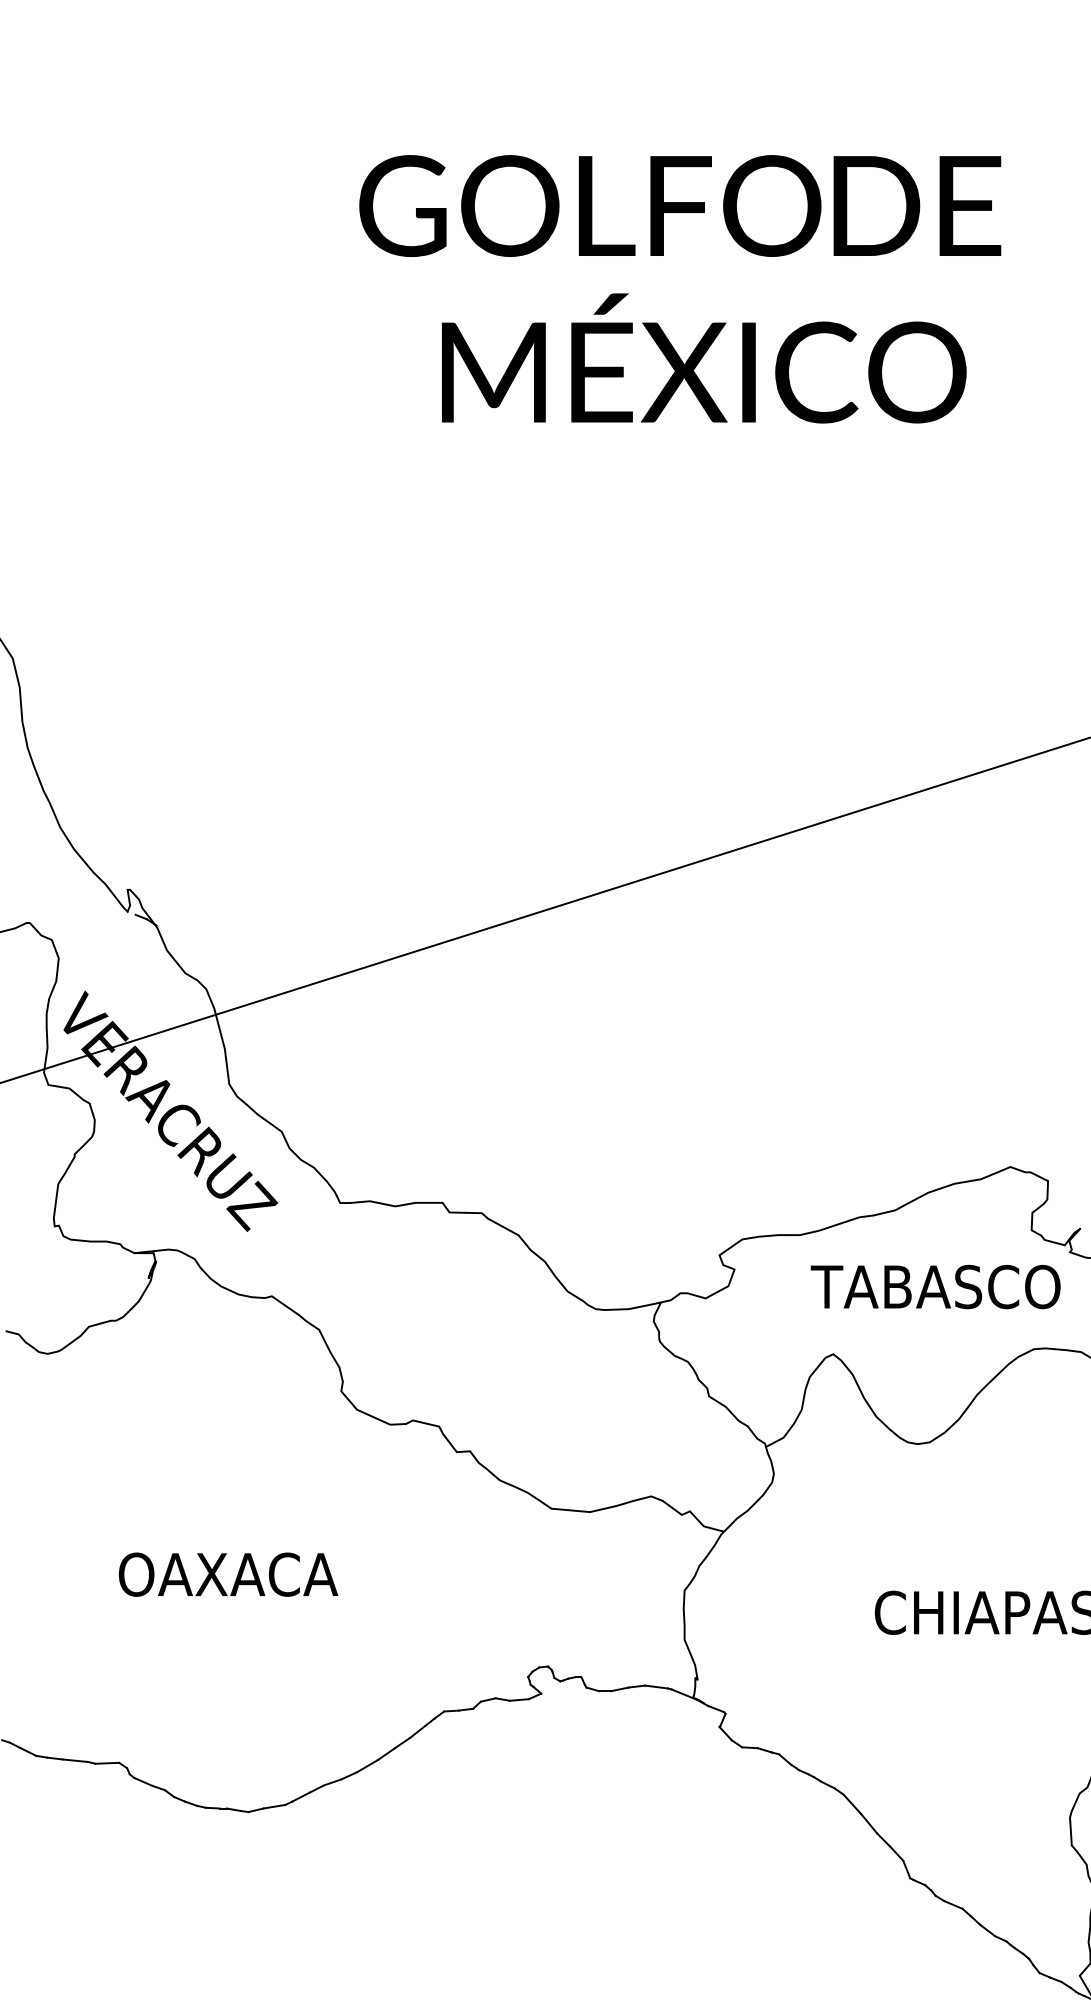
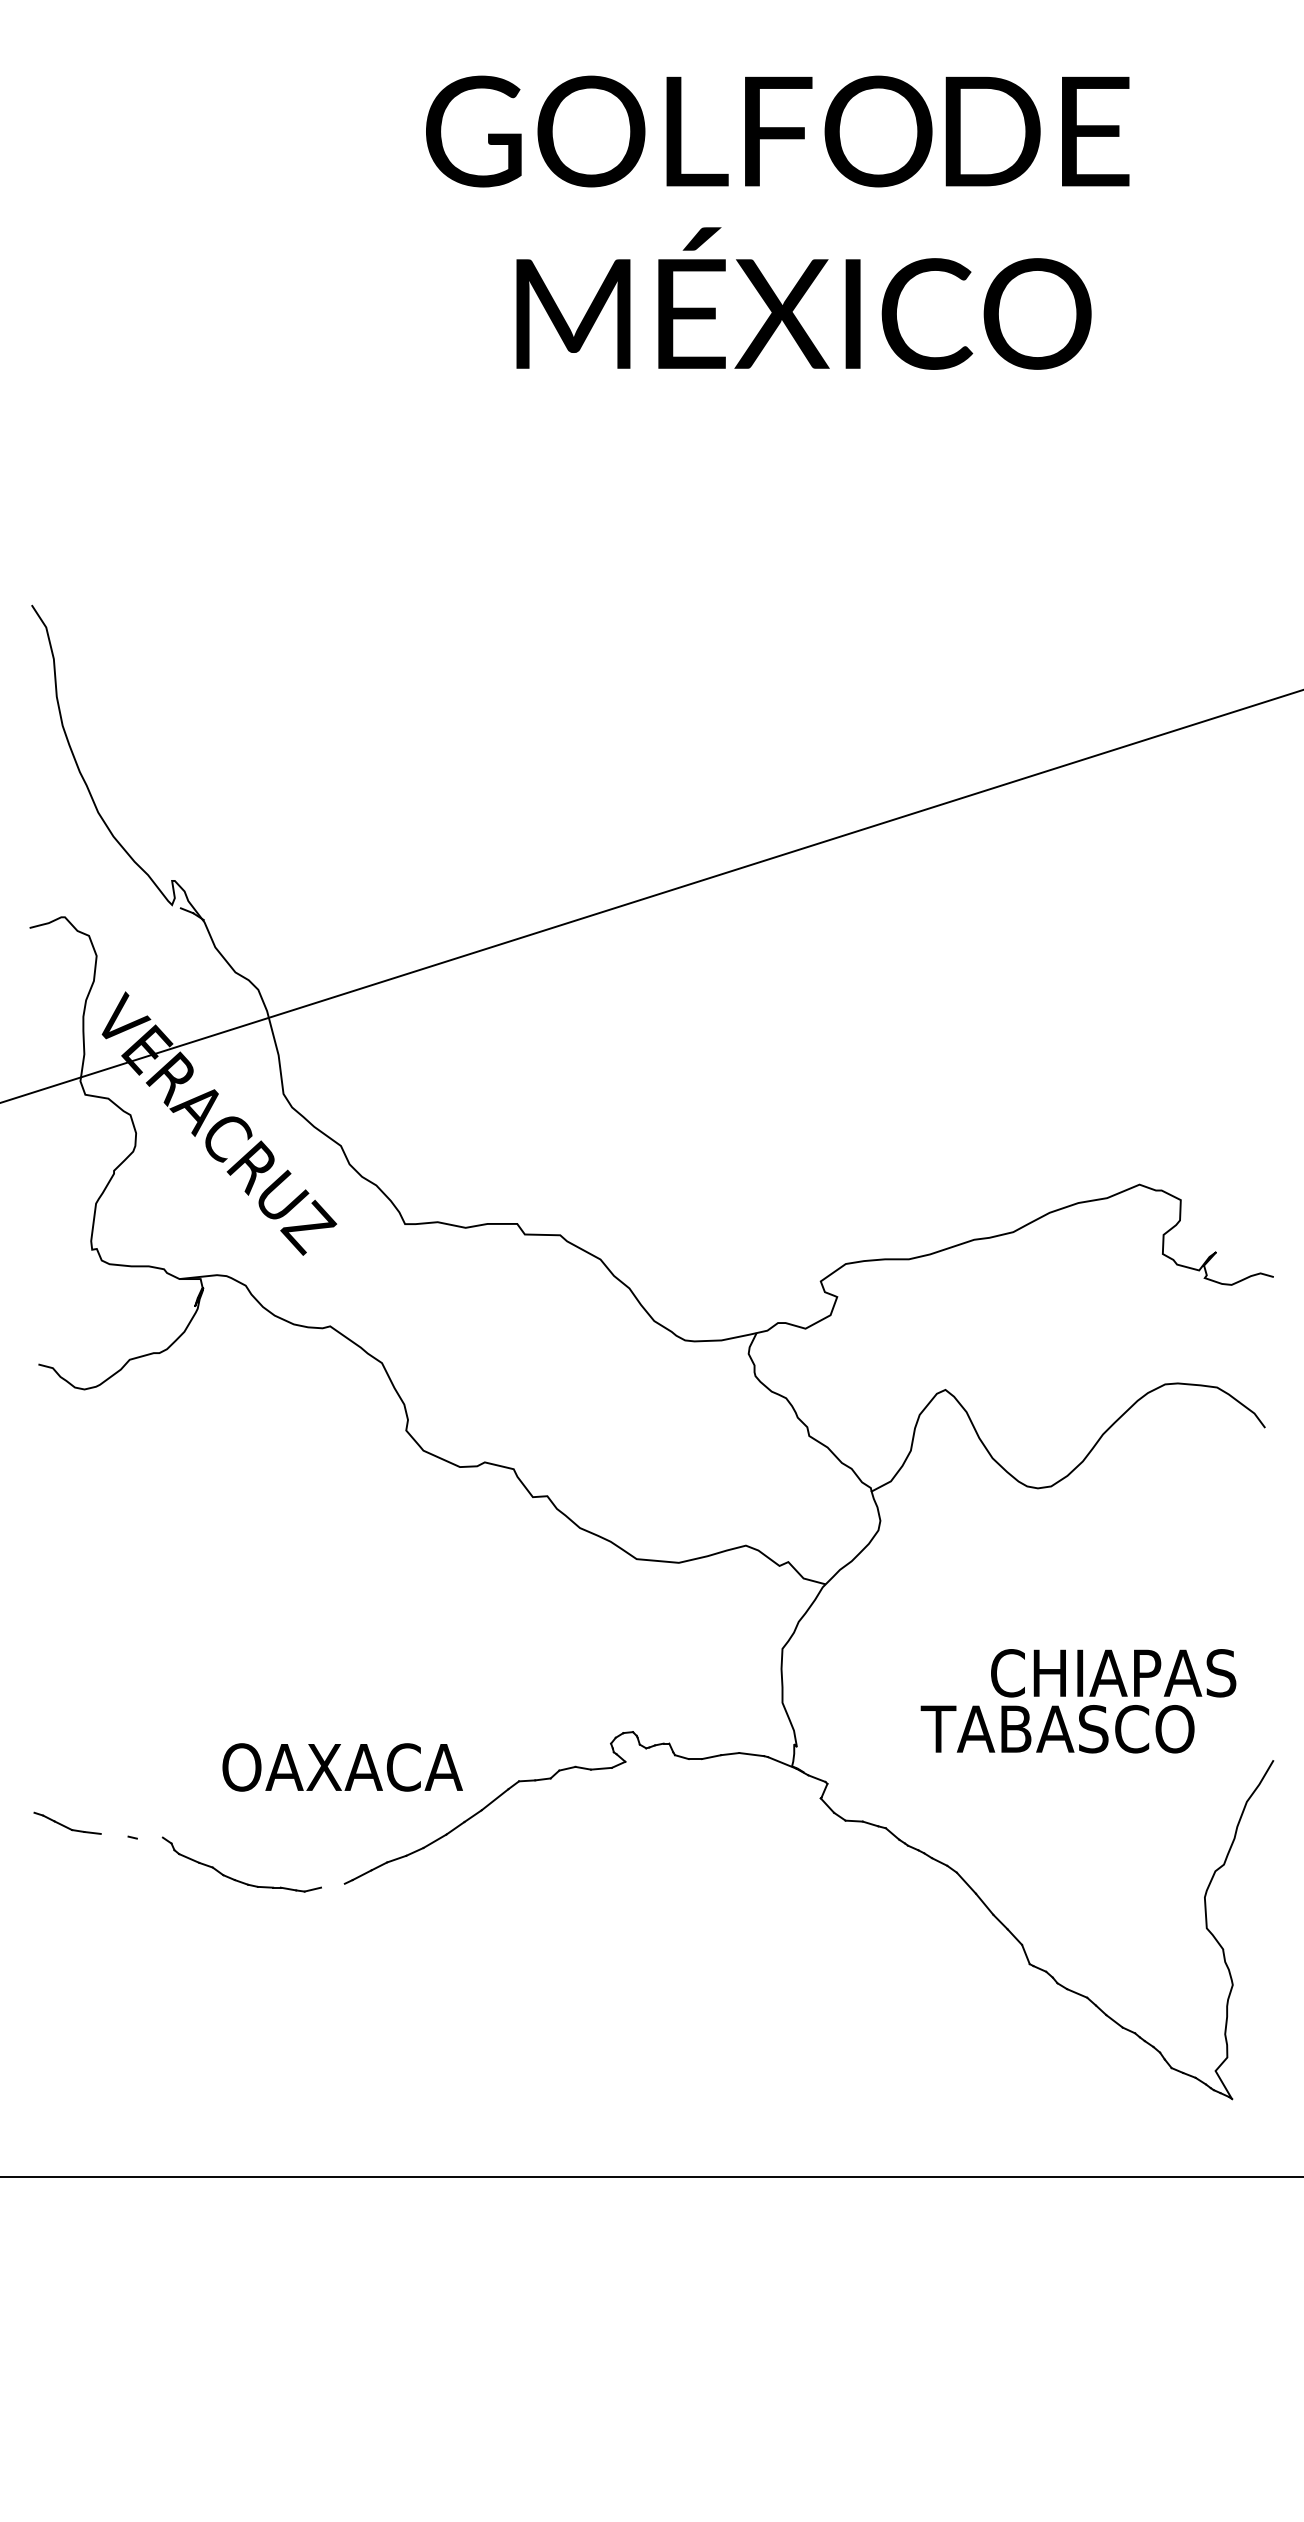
text: (935, 1287) -> (1057, 1729), moved
text: (228, 1574) -> (342, 1767), moved
line: (75, 1759) -> (114, 1834), removed
line: (106, 1762) -> (149, 1837), removed
line: (273, 1806) -> (332, 1885), removed

